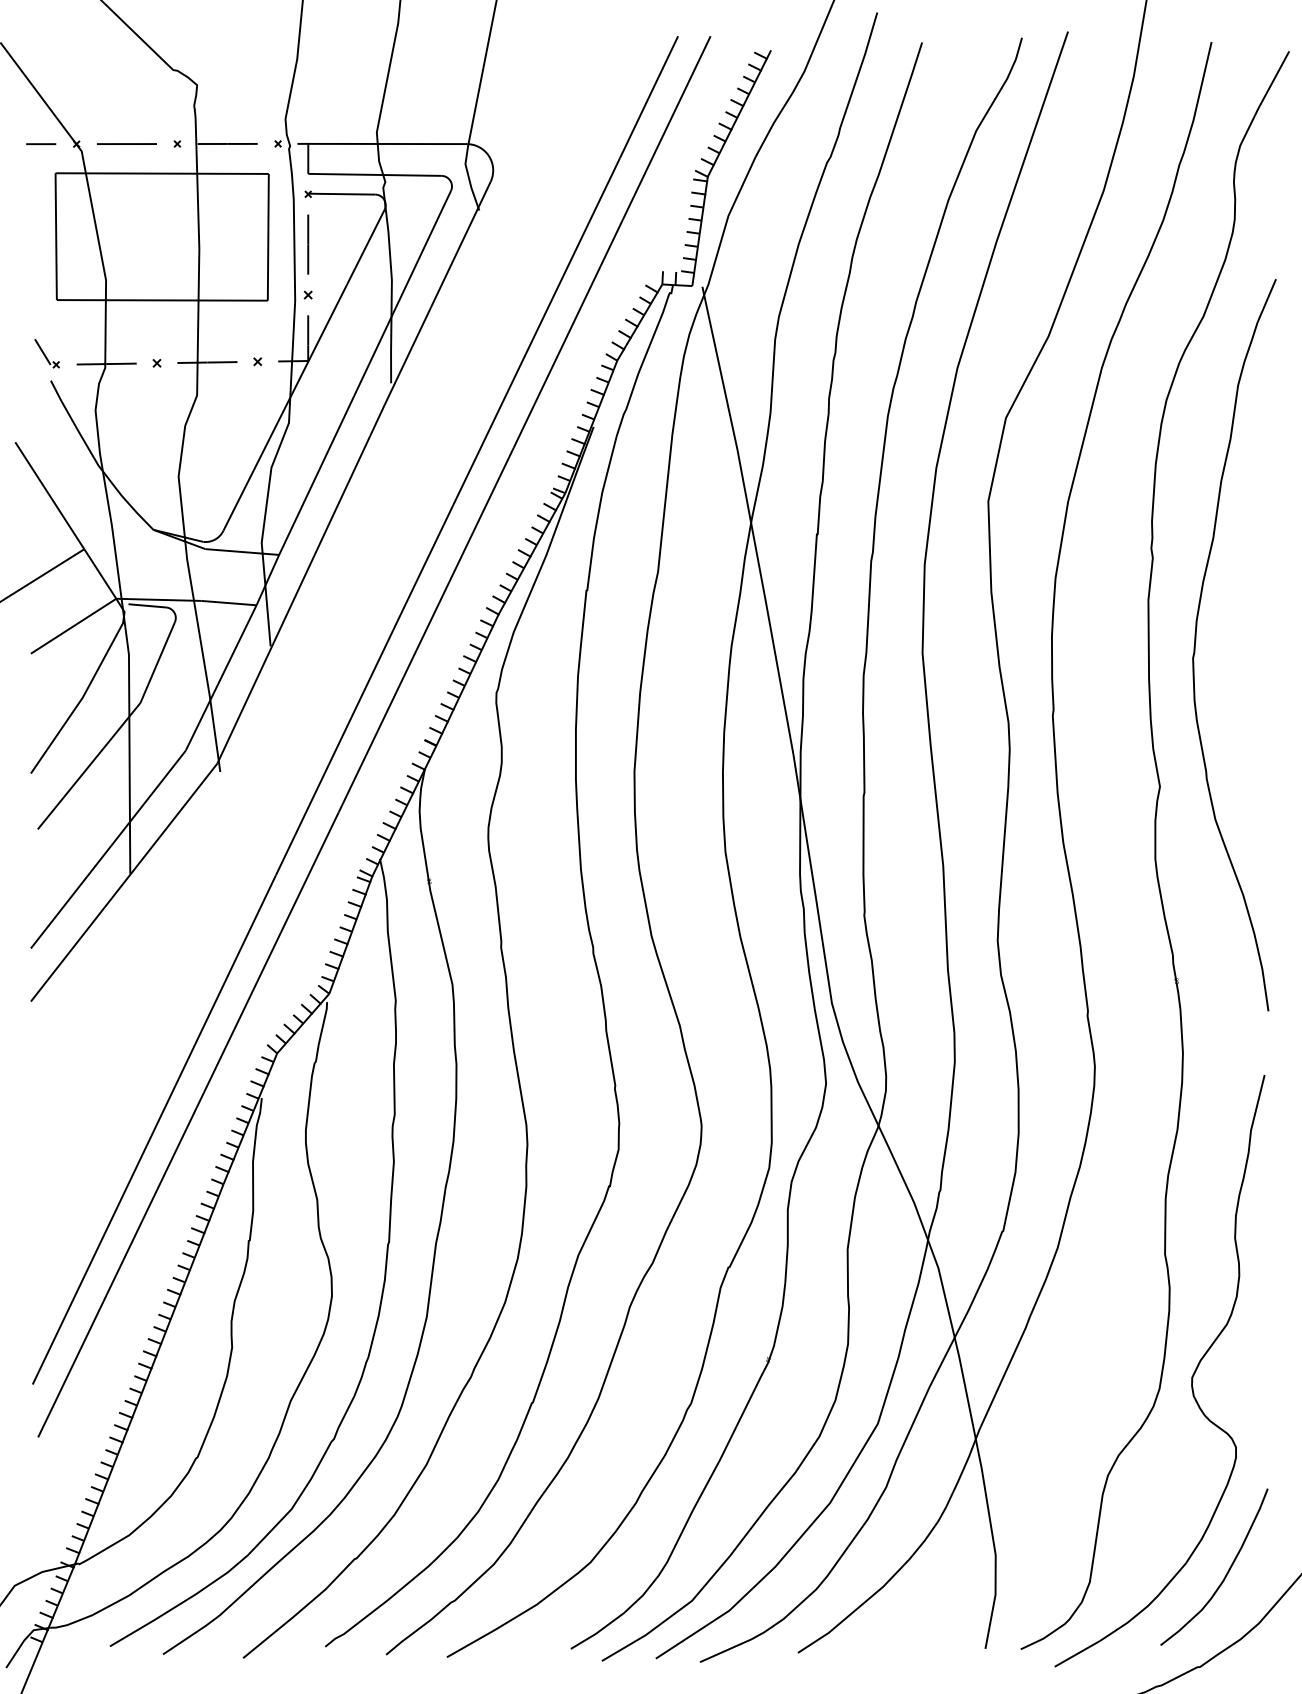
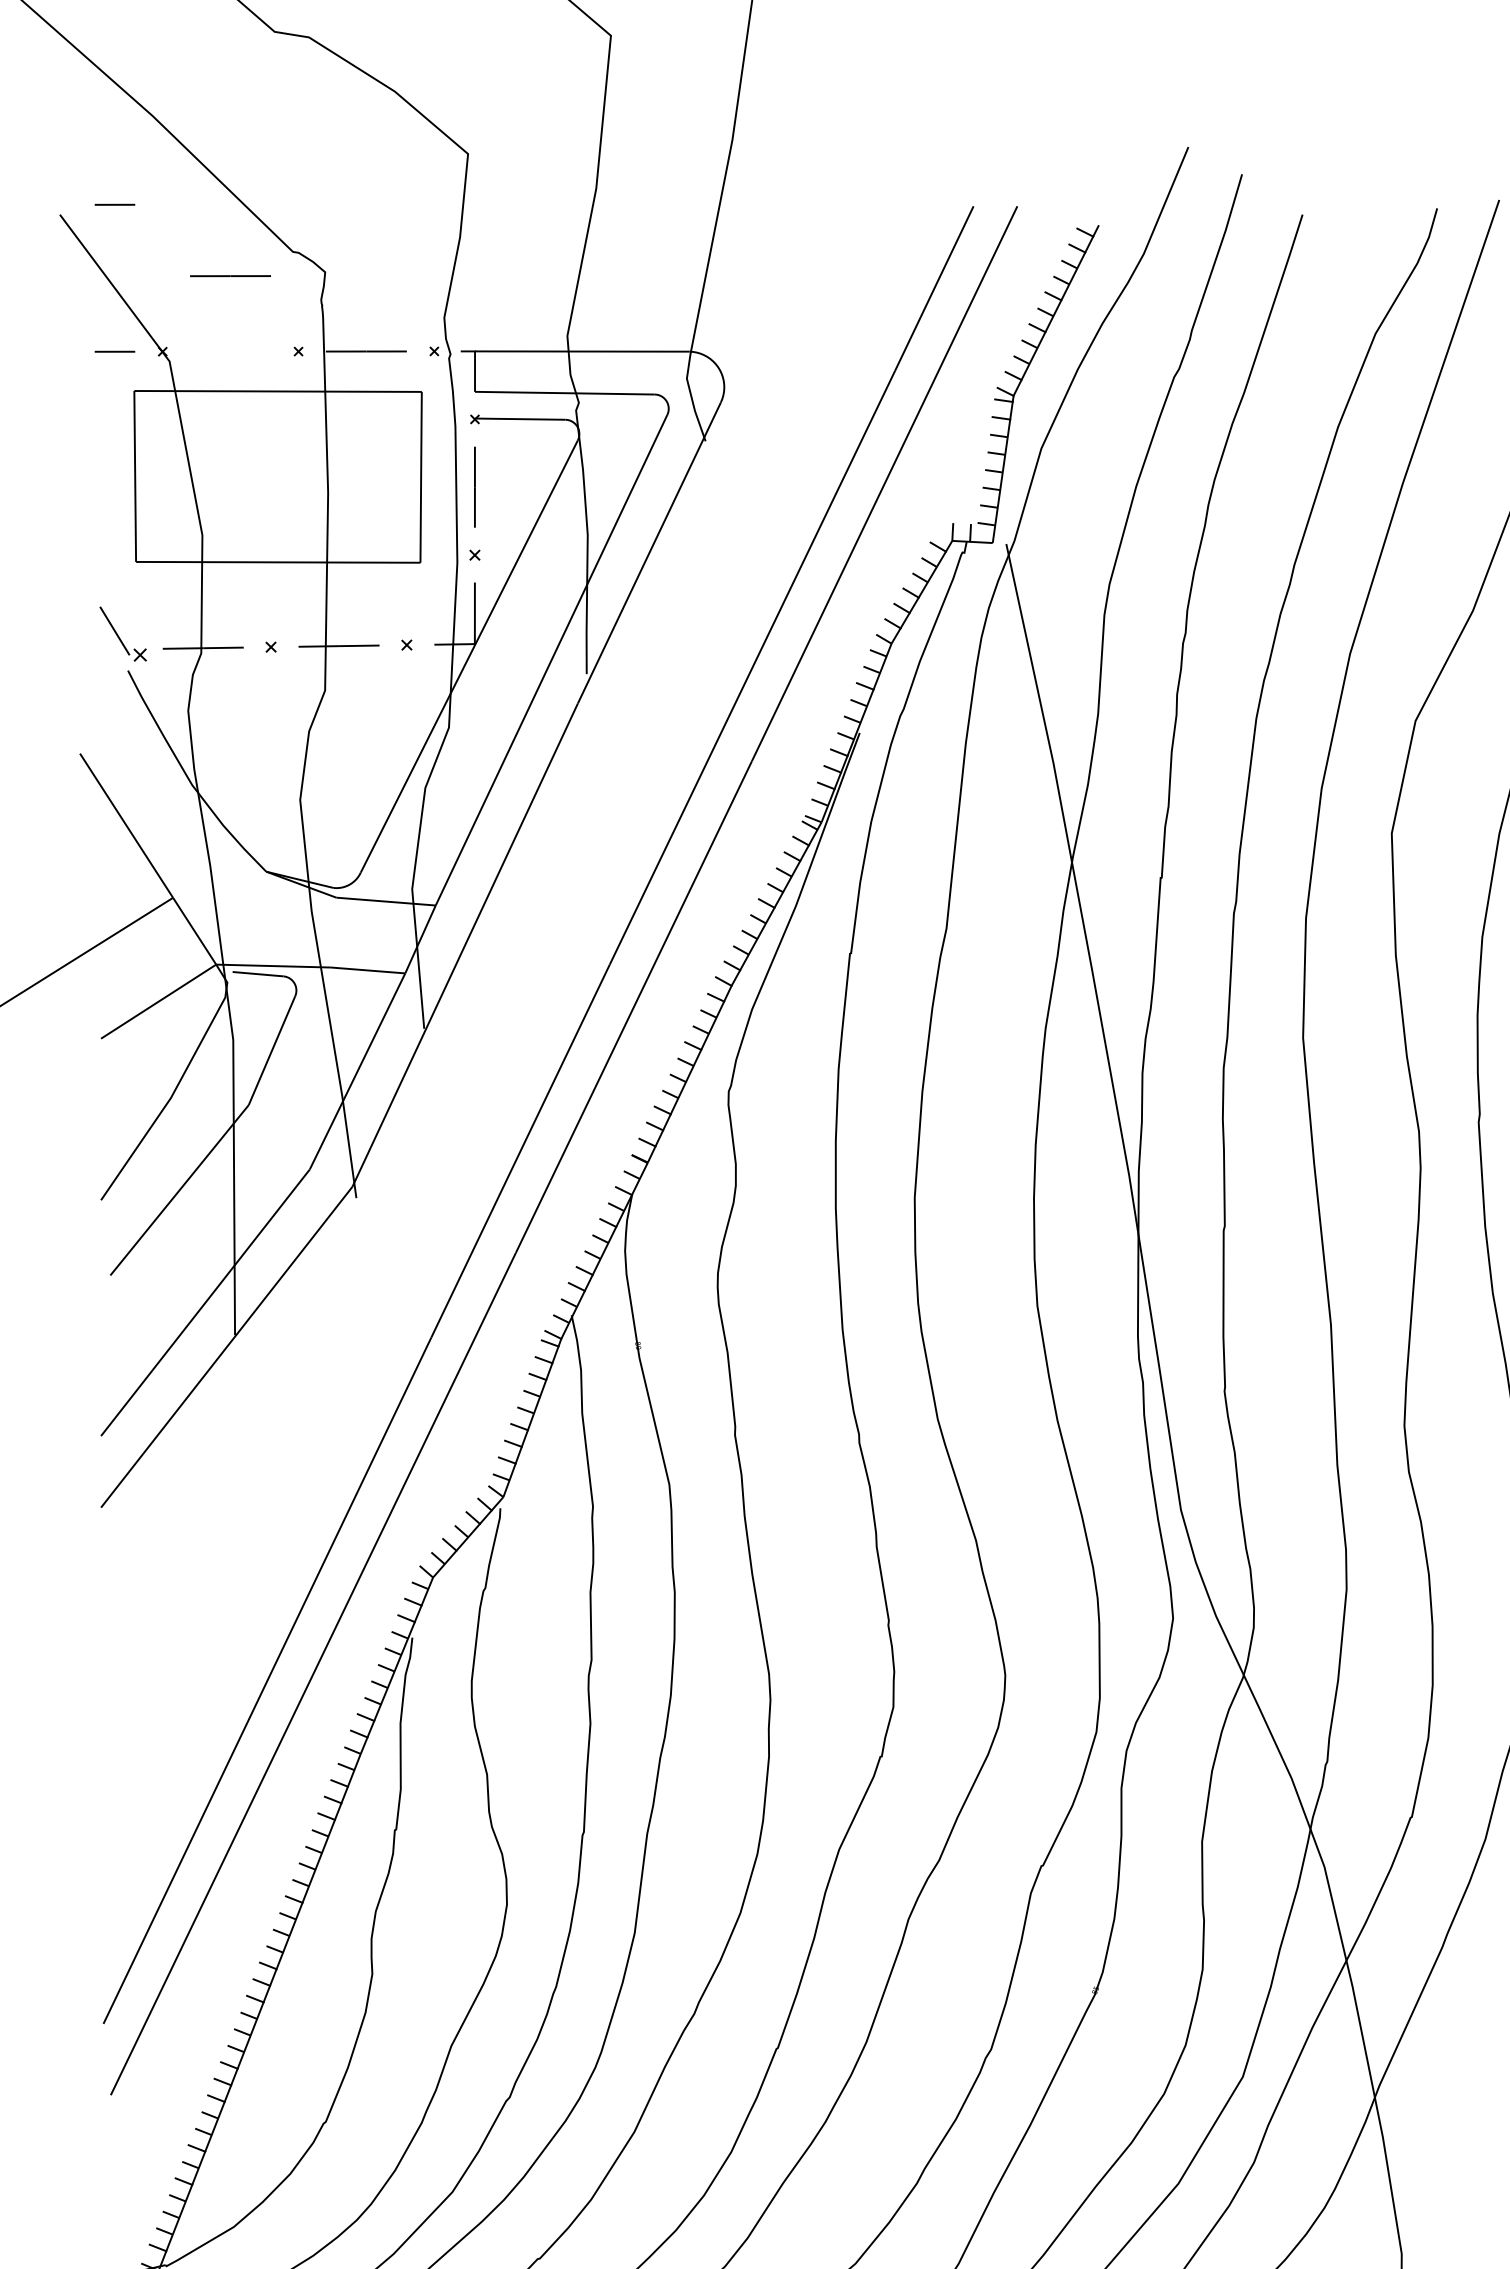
line: (41, 35) -> (115, 205), added
line: (126, 143) -> (229, 275), moved
part: (46, 353) -> (122, 633), size x1.4

